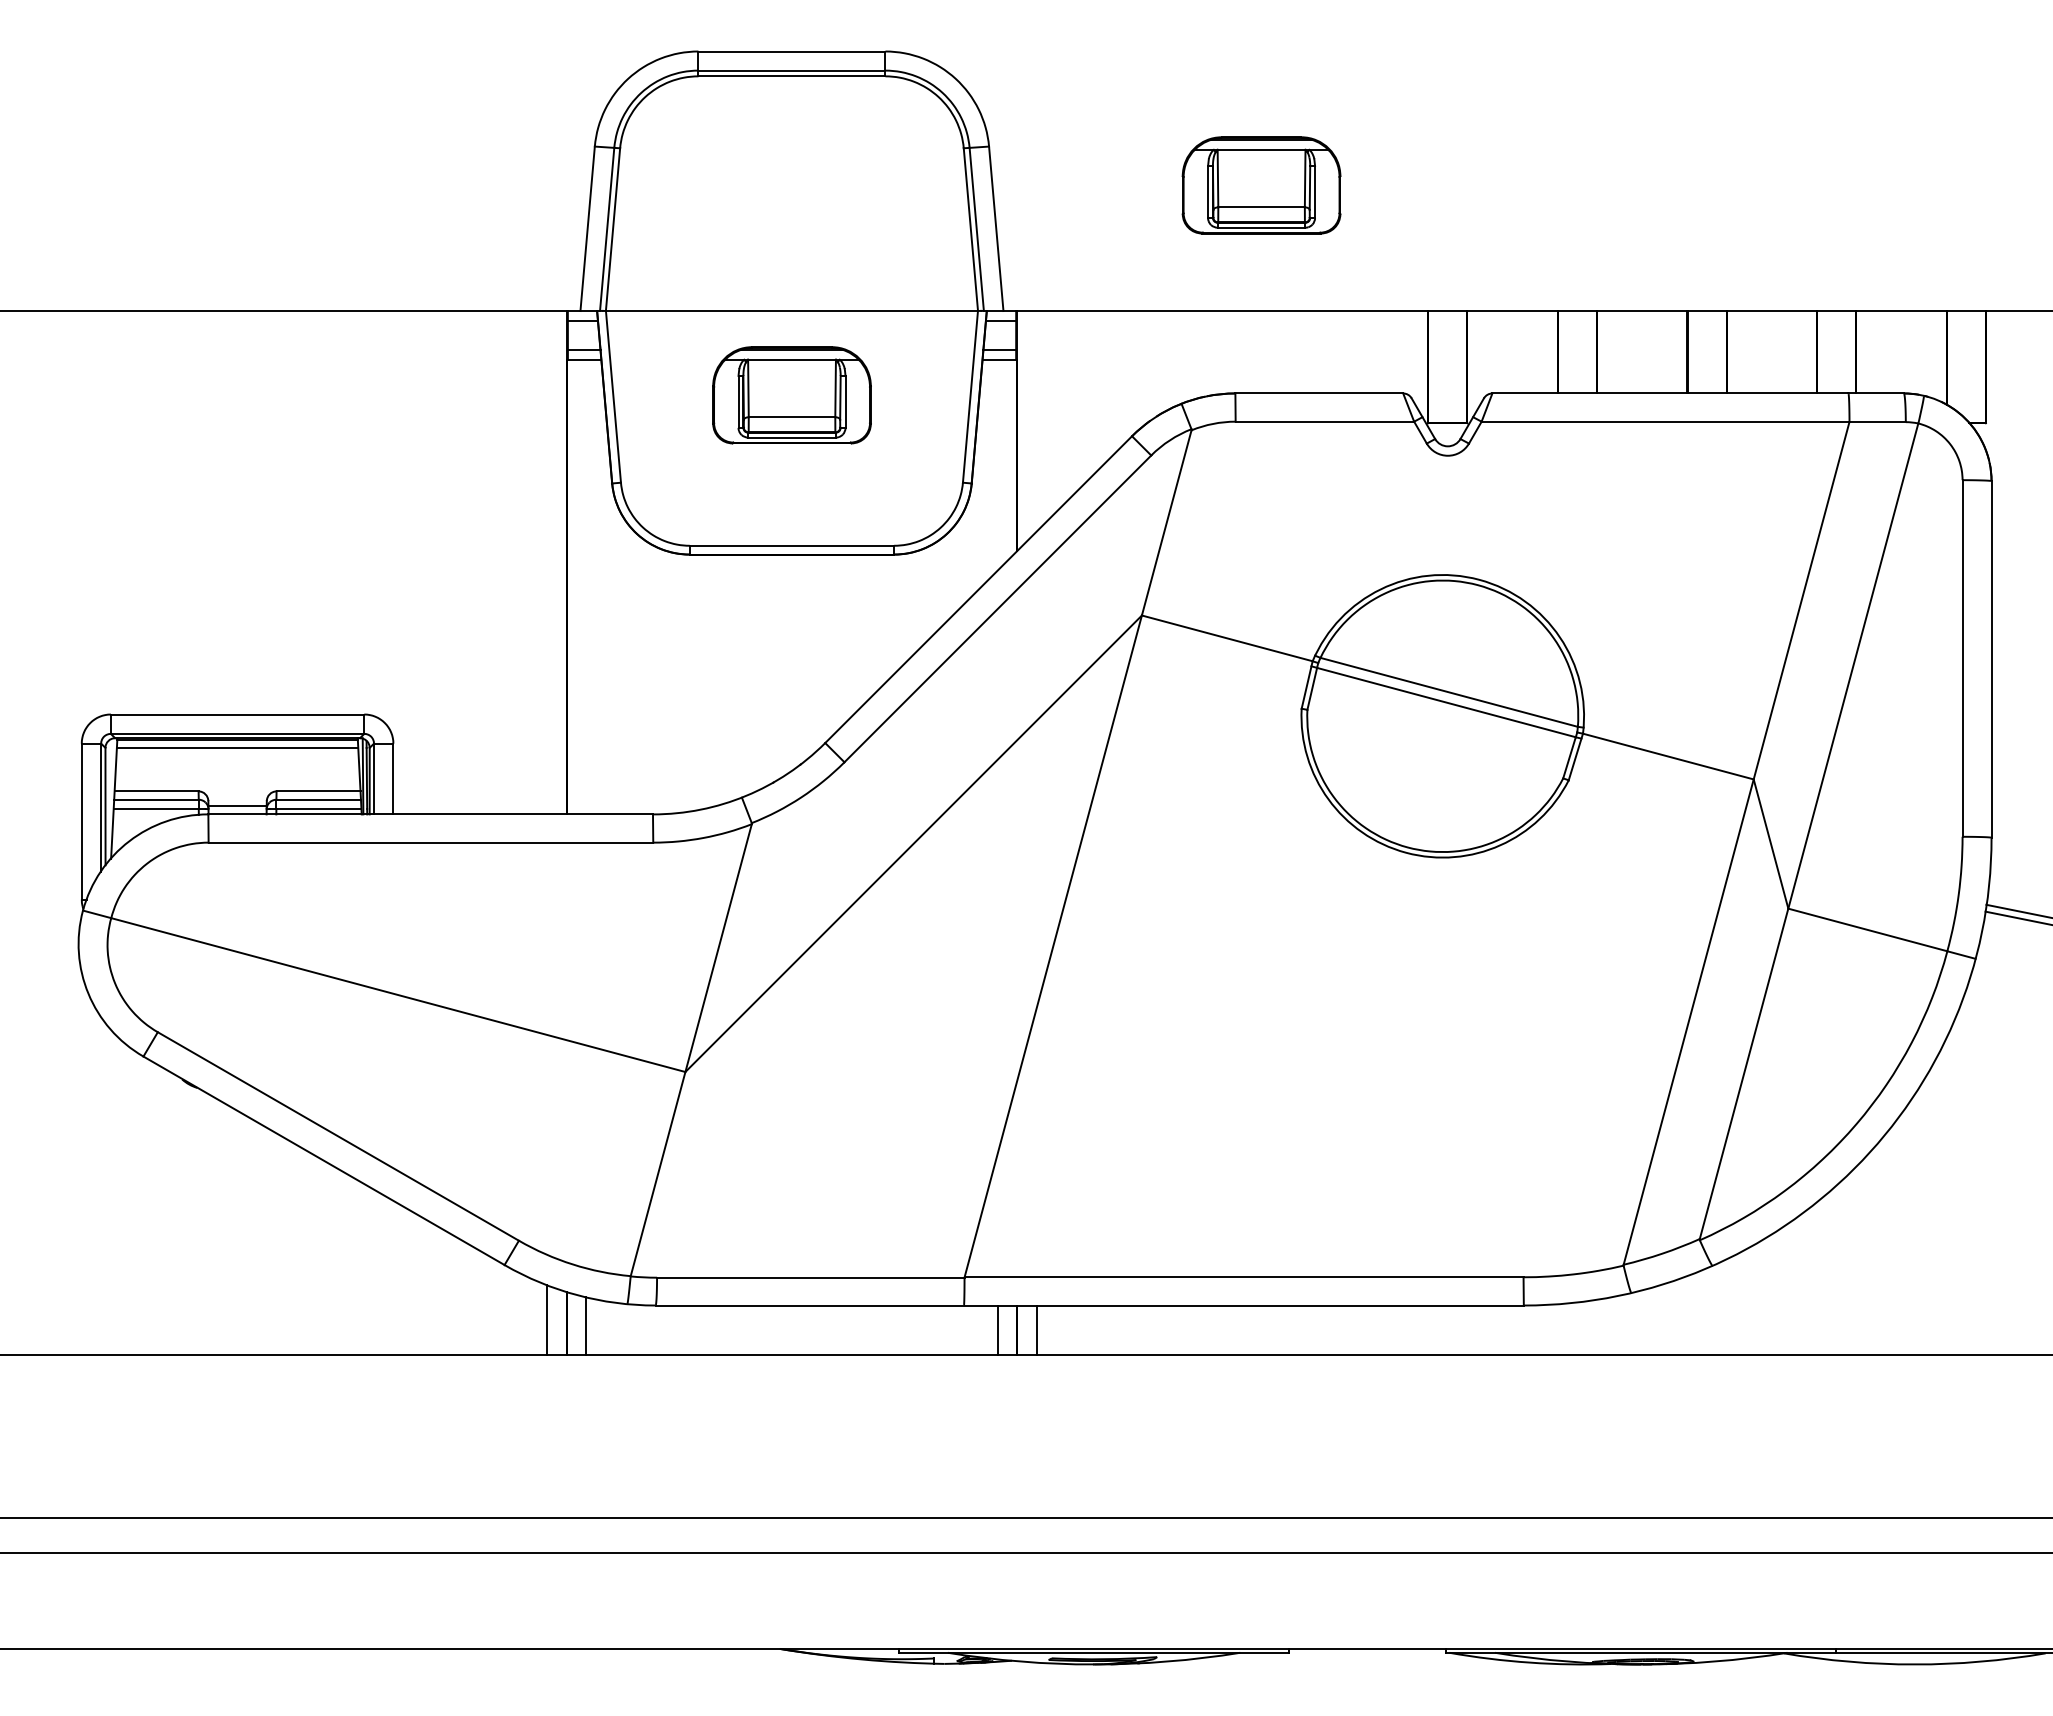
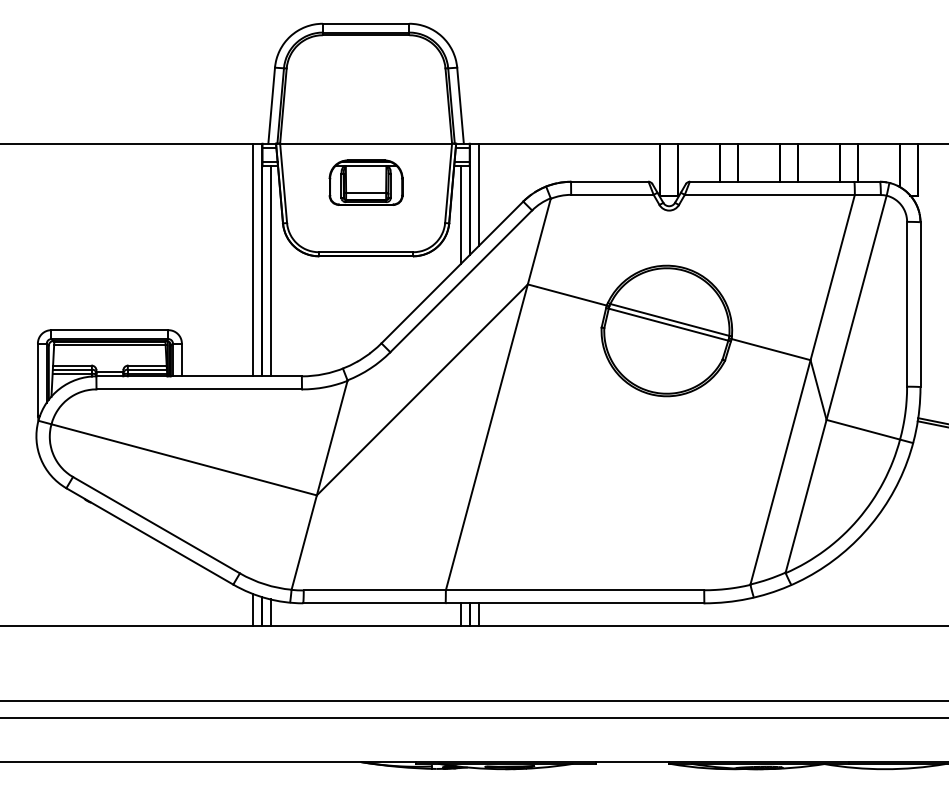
part: (1260, 185) -> (582, 85), removed
line: (1037, 420) -> (479, 194), added
line: (998, 464) -> (461, 214), added
line: (546, 561) -> (252, 259), added
line: (587, 587) -> (271, 271), added

